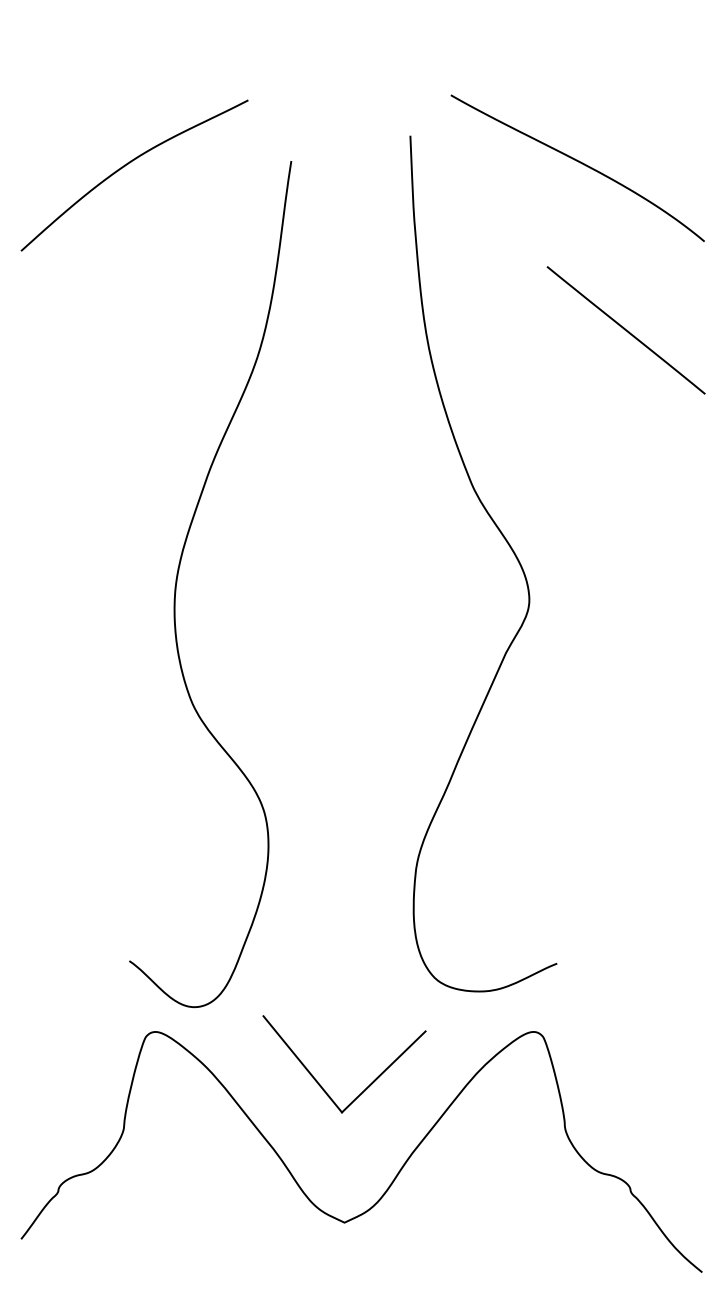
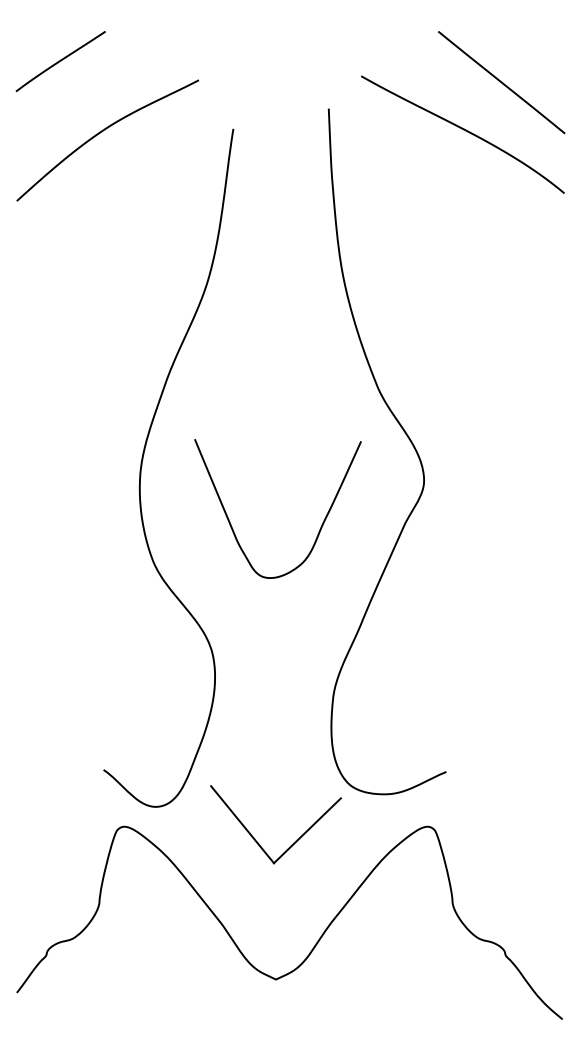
curve: (75, 76) -> (60, 61), added
line: (625, 330) -> (501, 82), moved
curve: (400, 657) -> (320, 526), added
part: (318, 1081) -> (255, 838), moved

